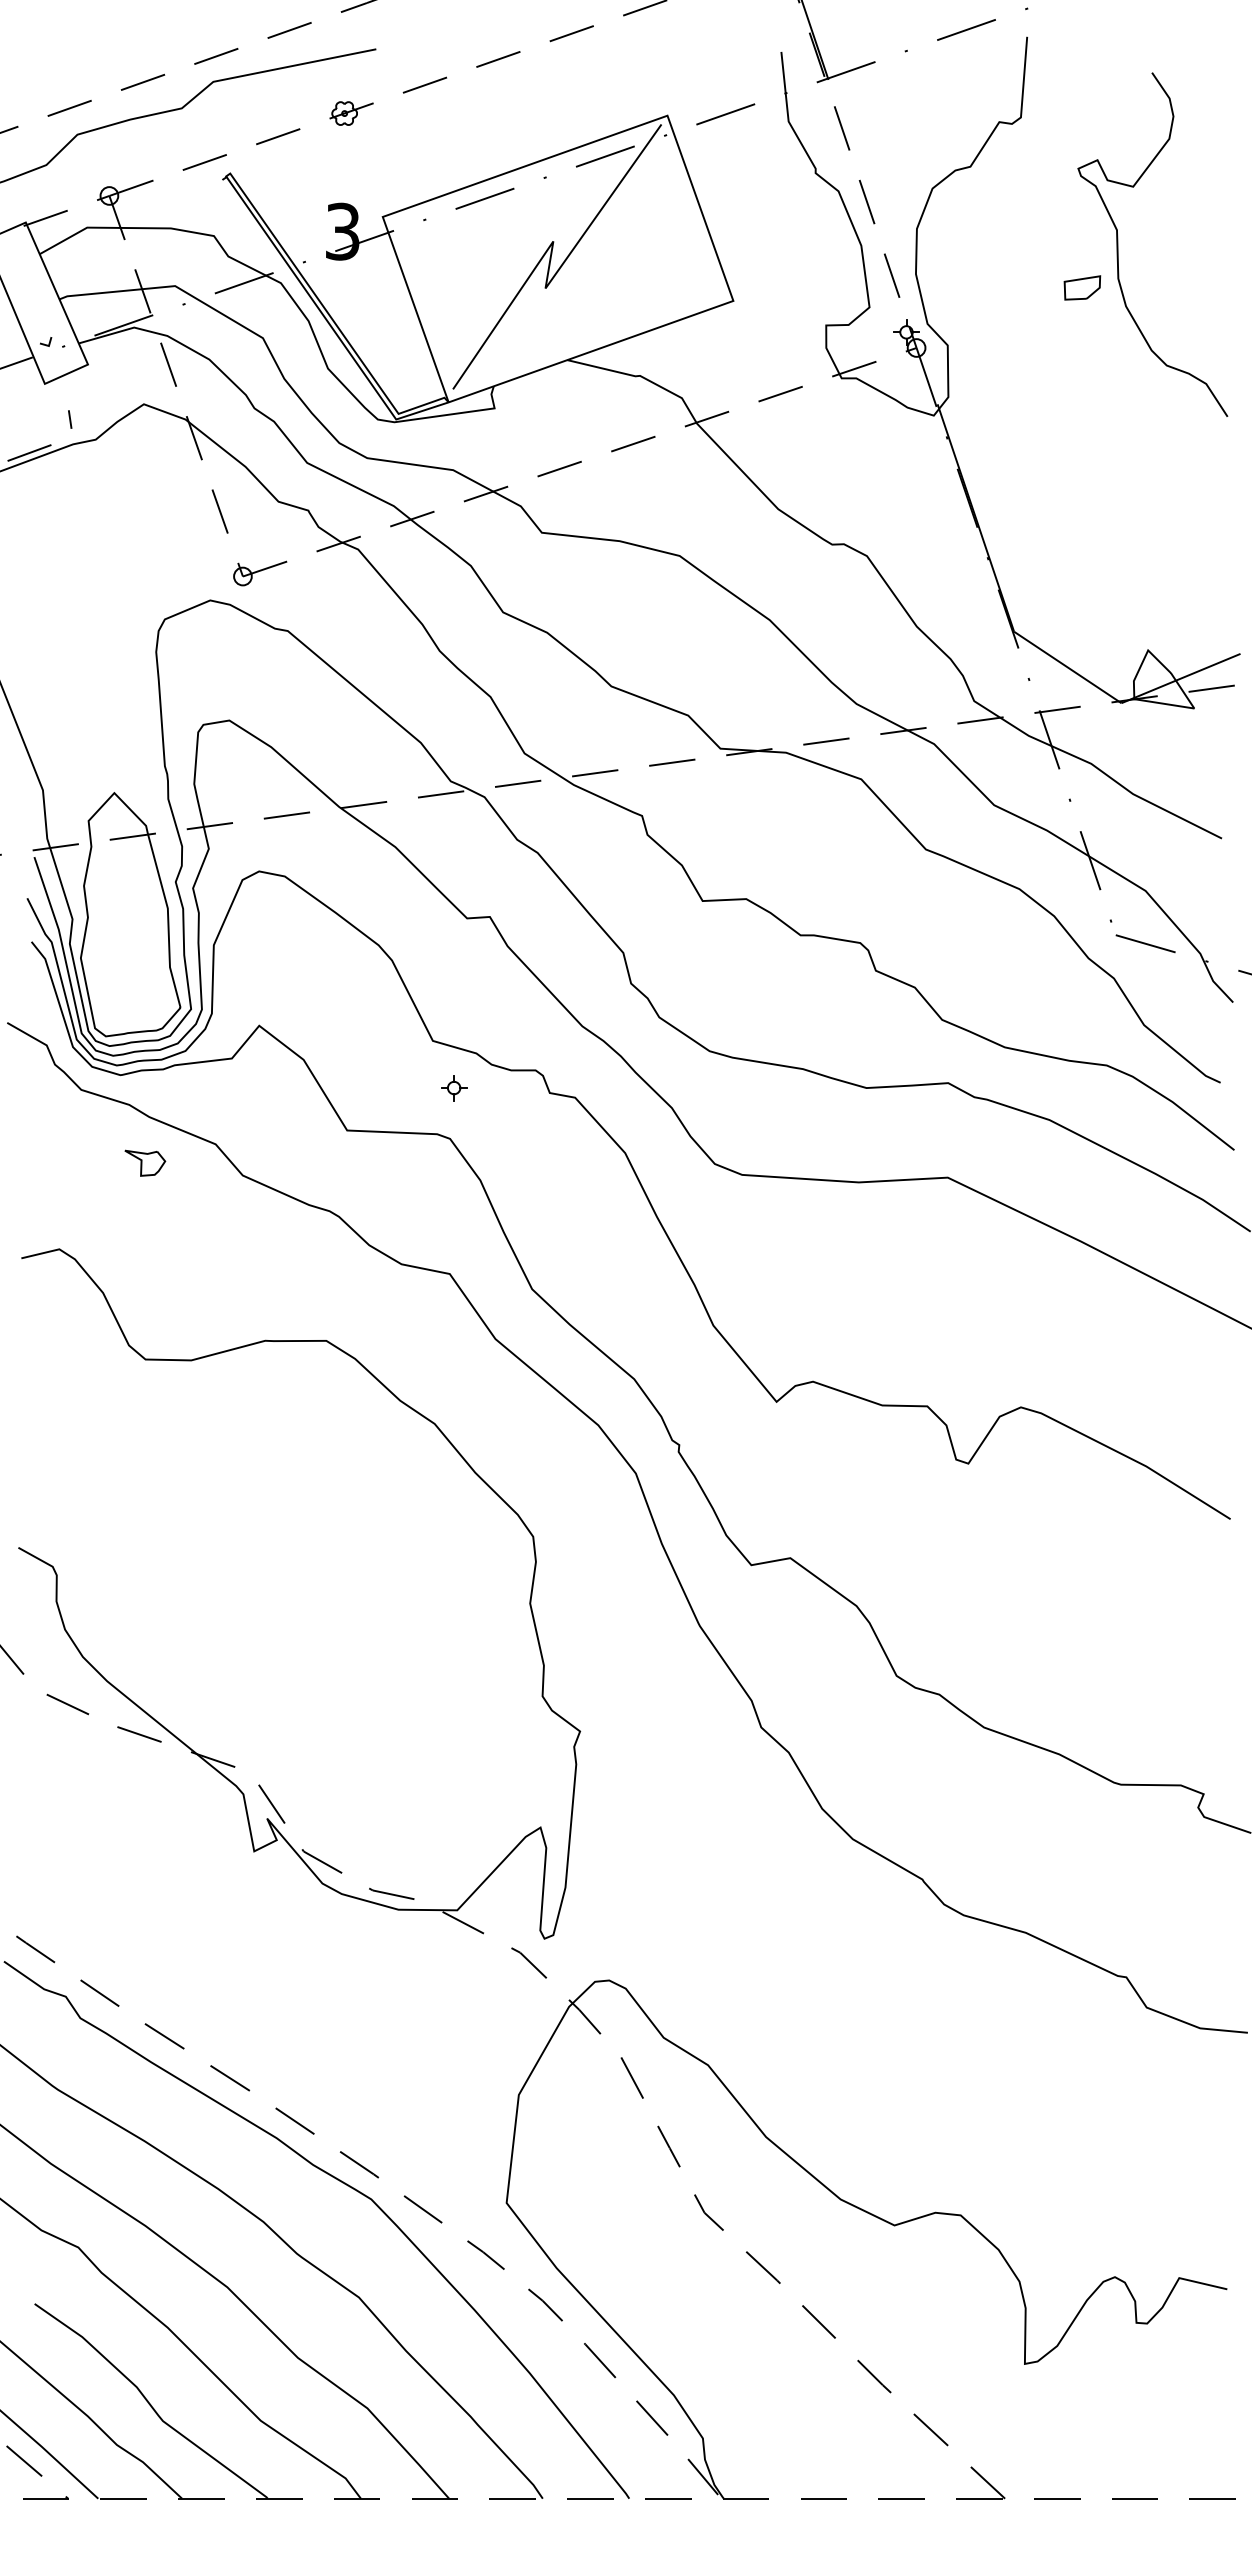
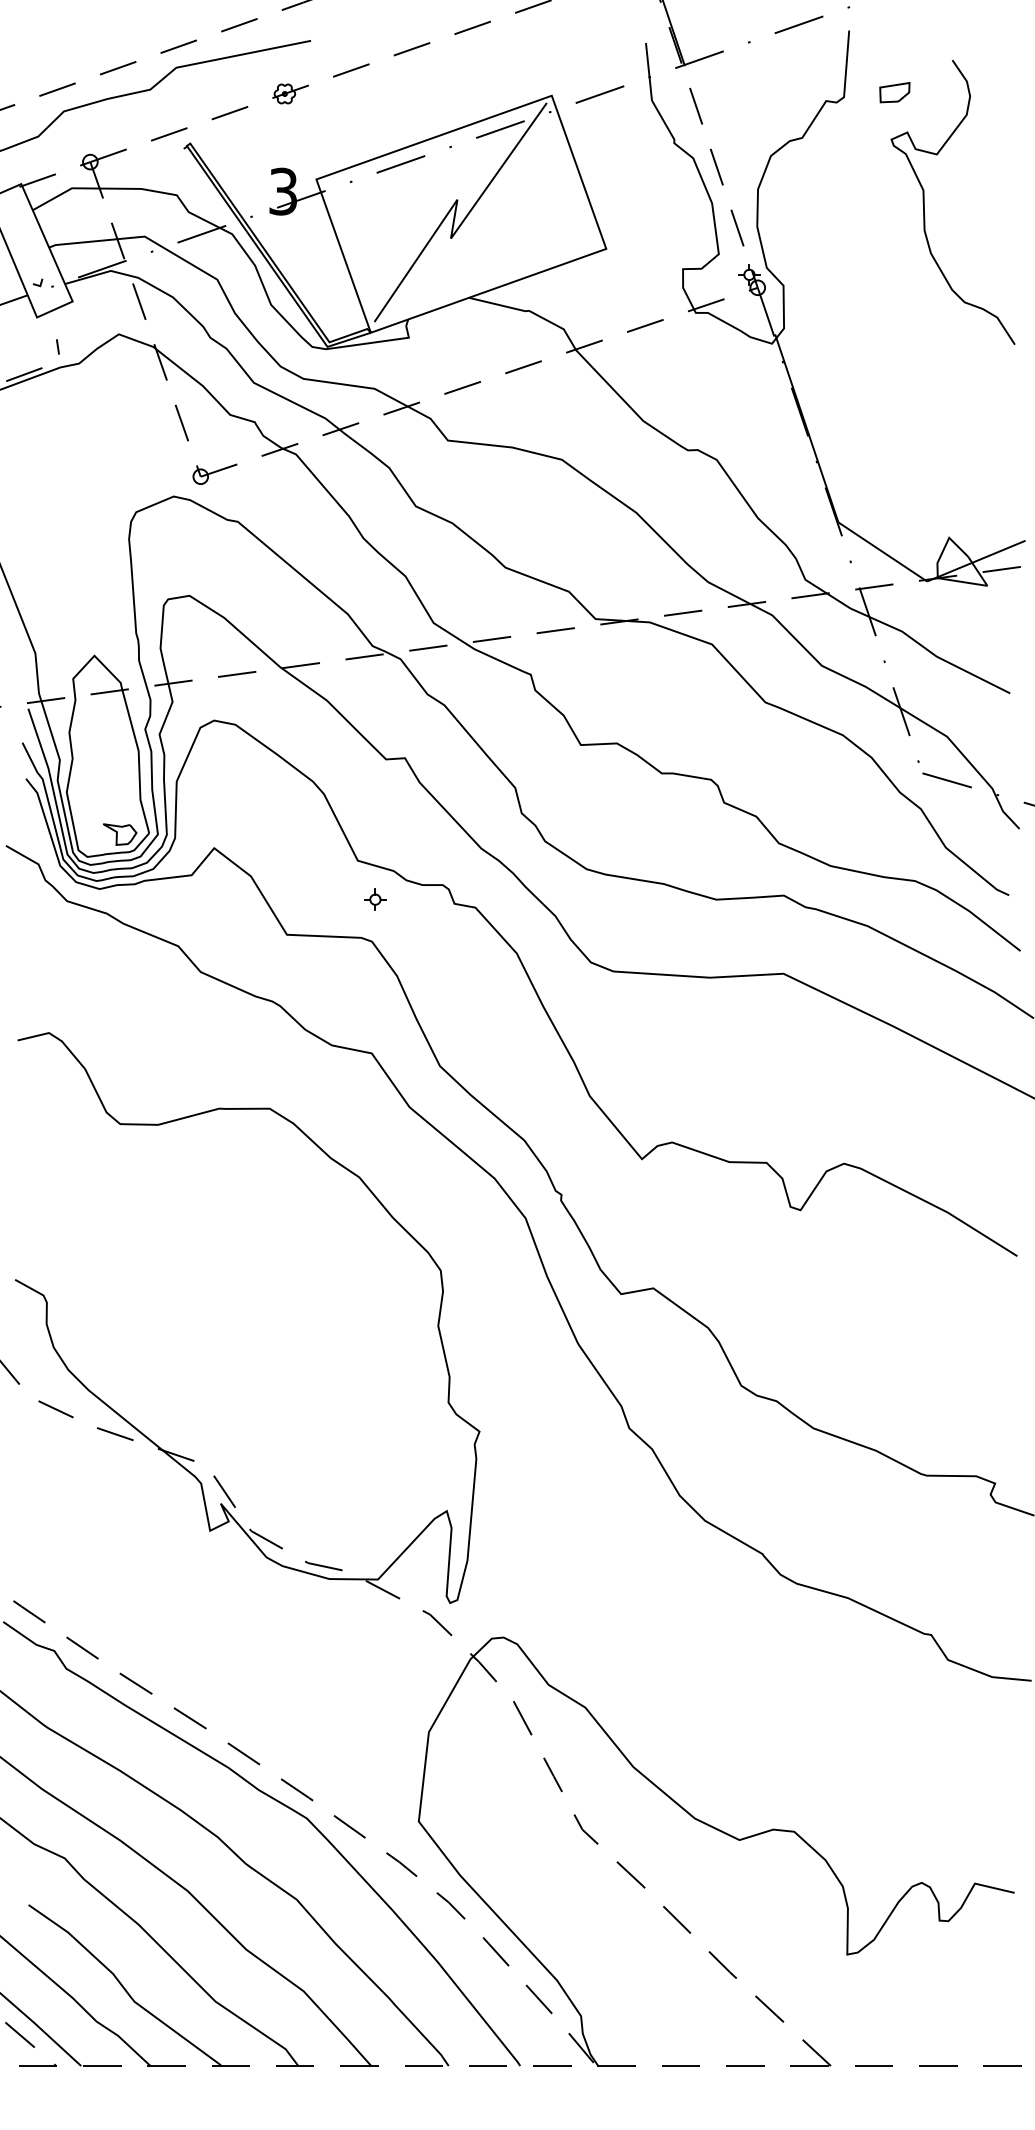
part: (1082, 287) -> (894, 92), moved
part: (145, 1162) -> (120, 833), moved

